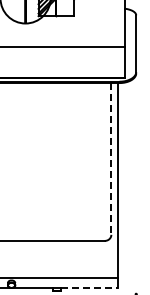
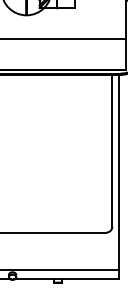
line: (111, 158) -> (112, 150), dashed -> solid
line: (89, 287) -> (90, 279), dashed -> solid

